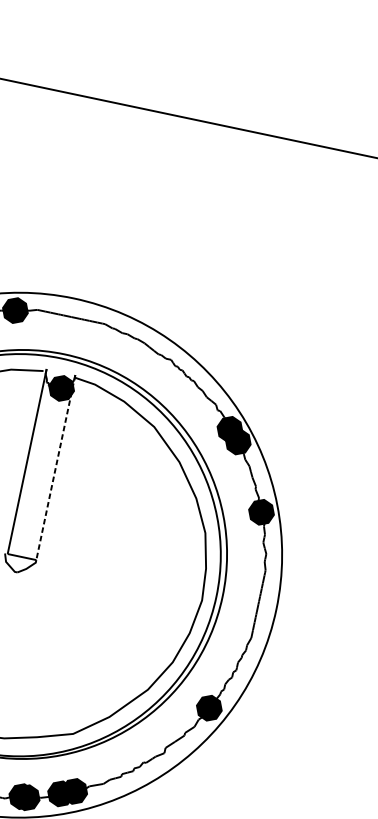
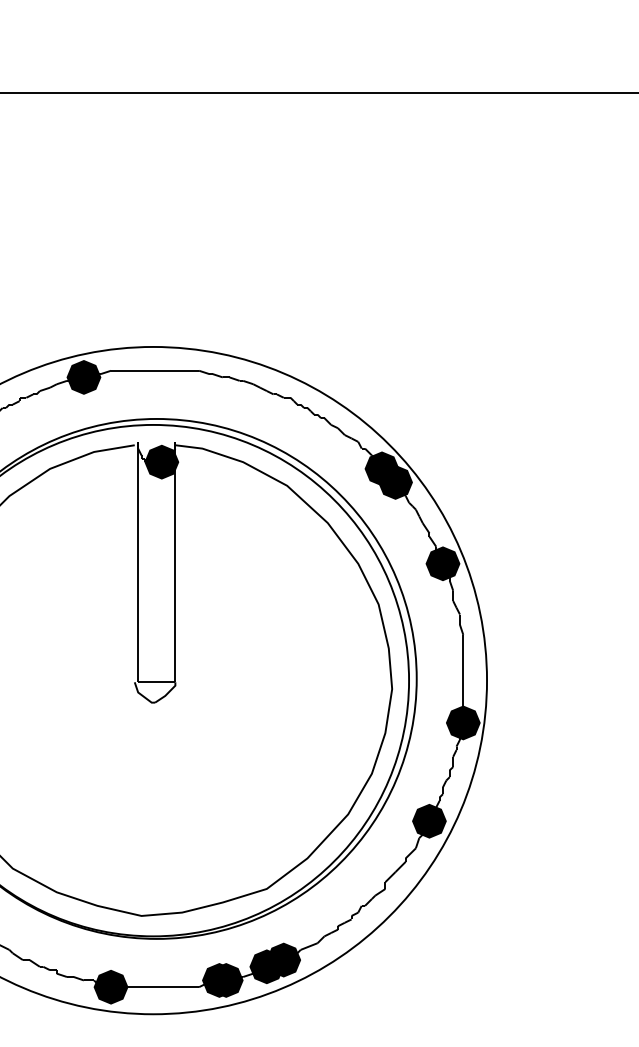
line: (55, 467) -> (175, 562), dashed -> solid
fill: (250, 637) -> (462, 722), added

